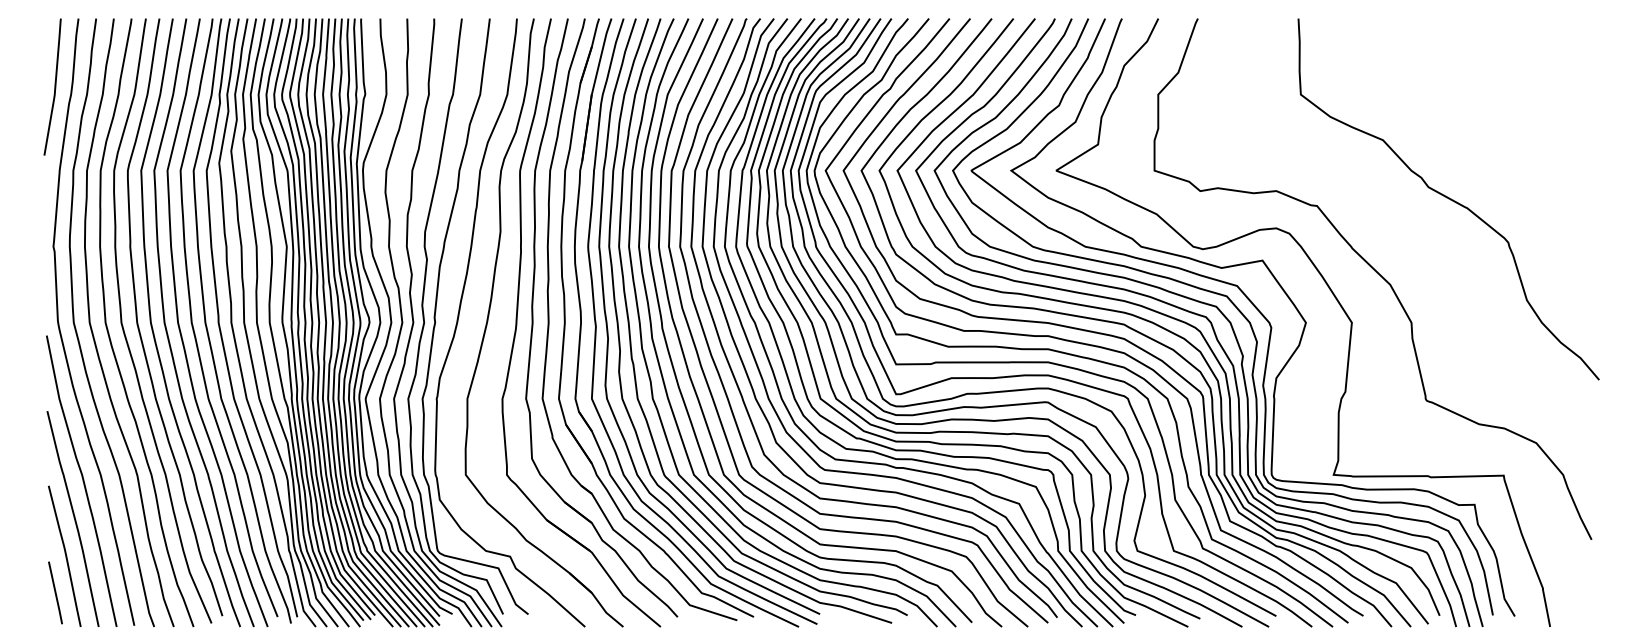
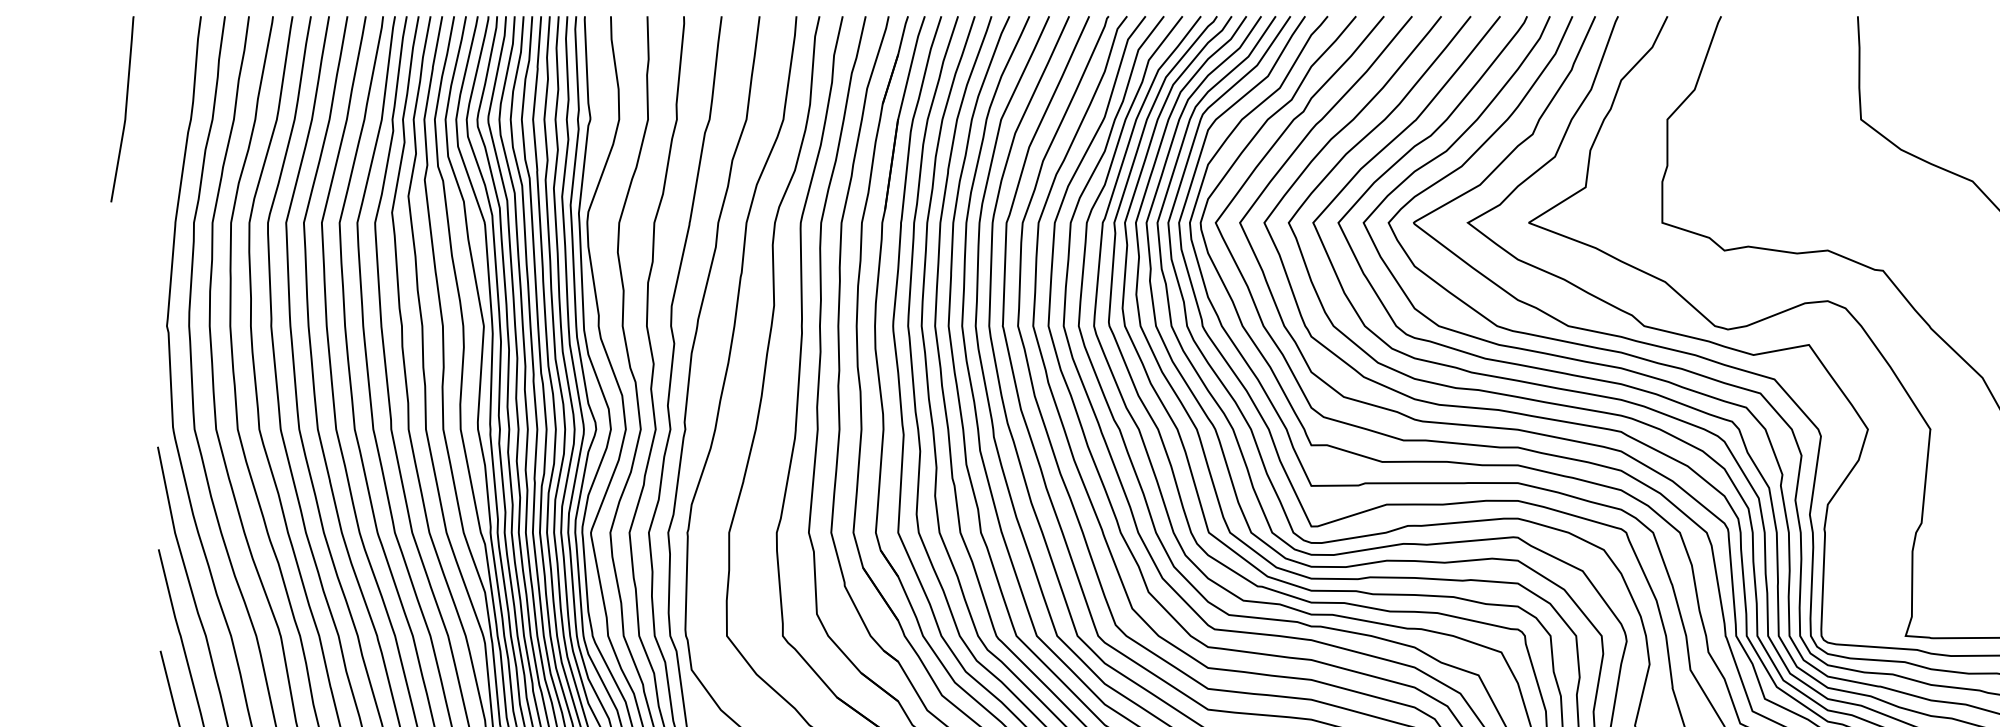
curve: (54, 86) -> (124, 108), moved

